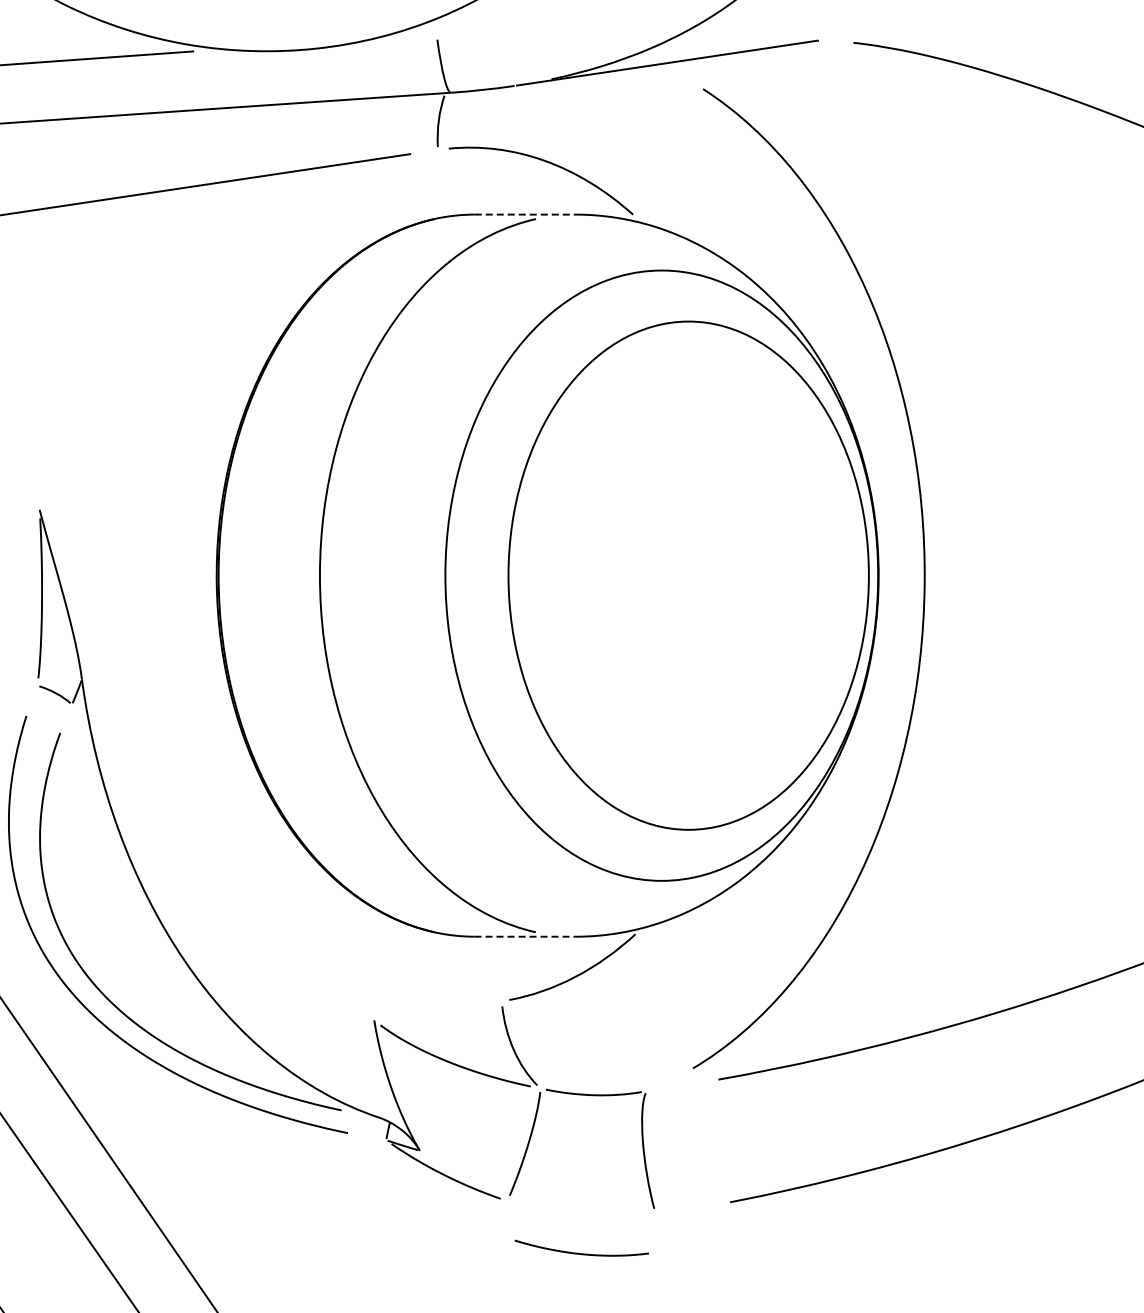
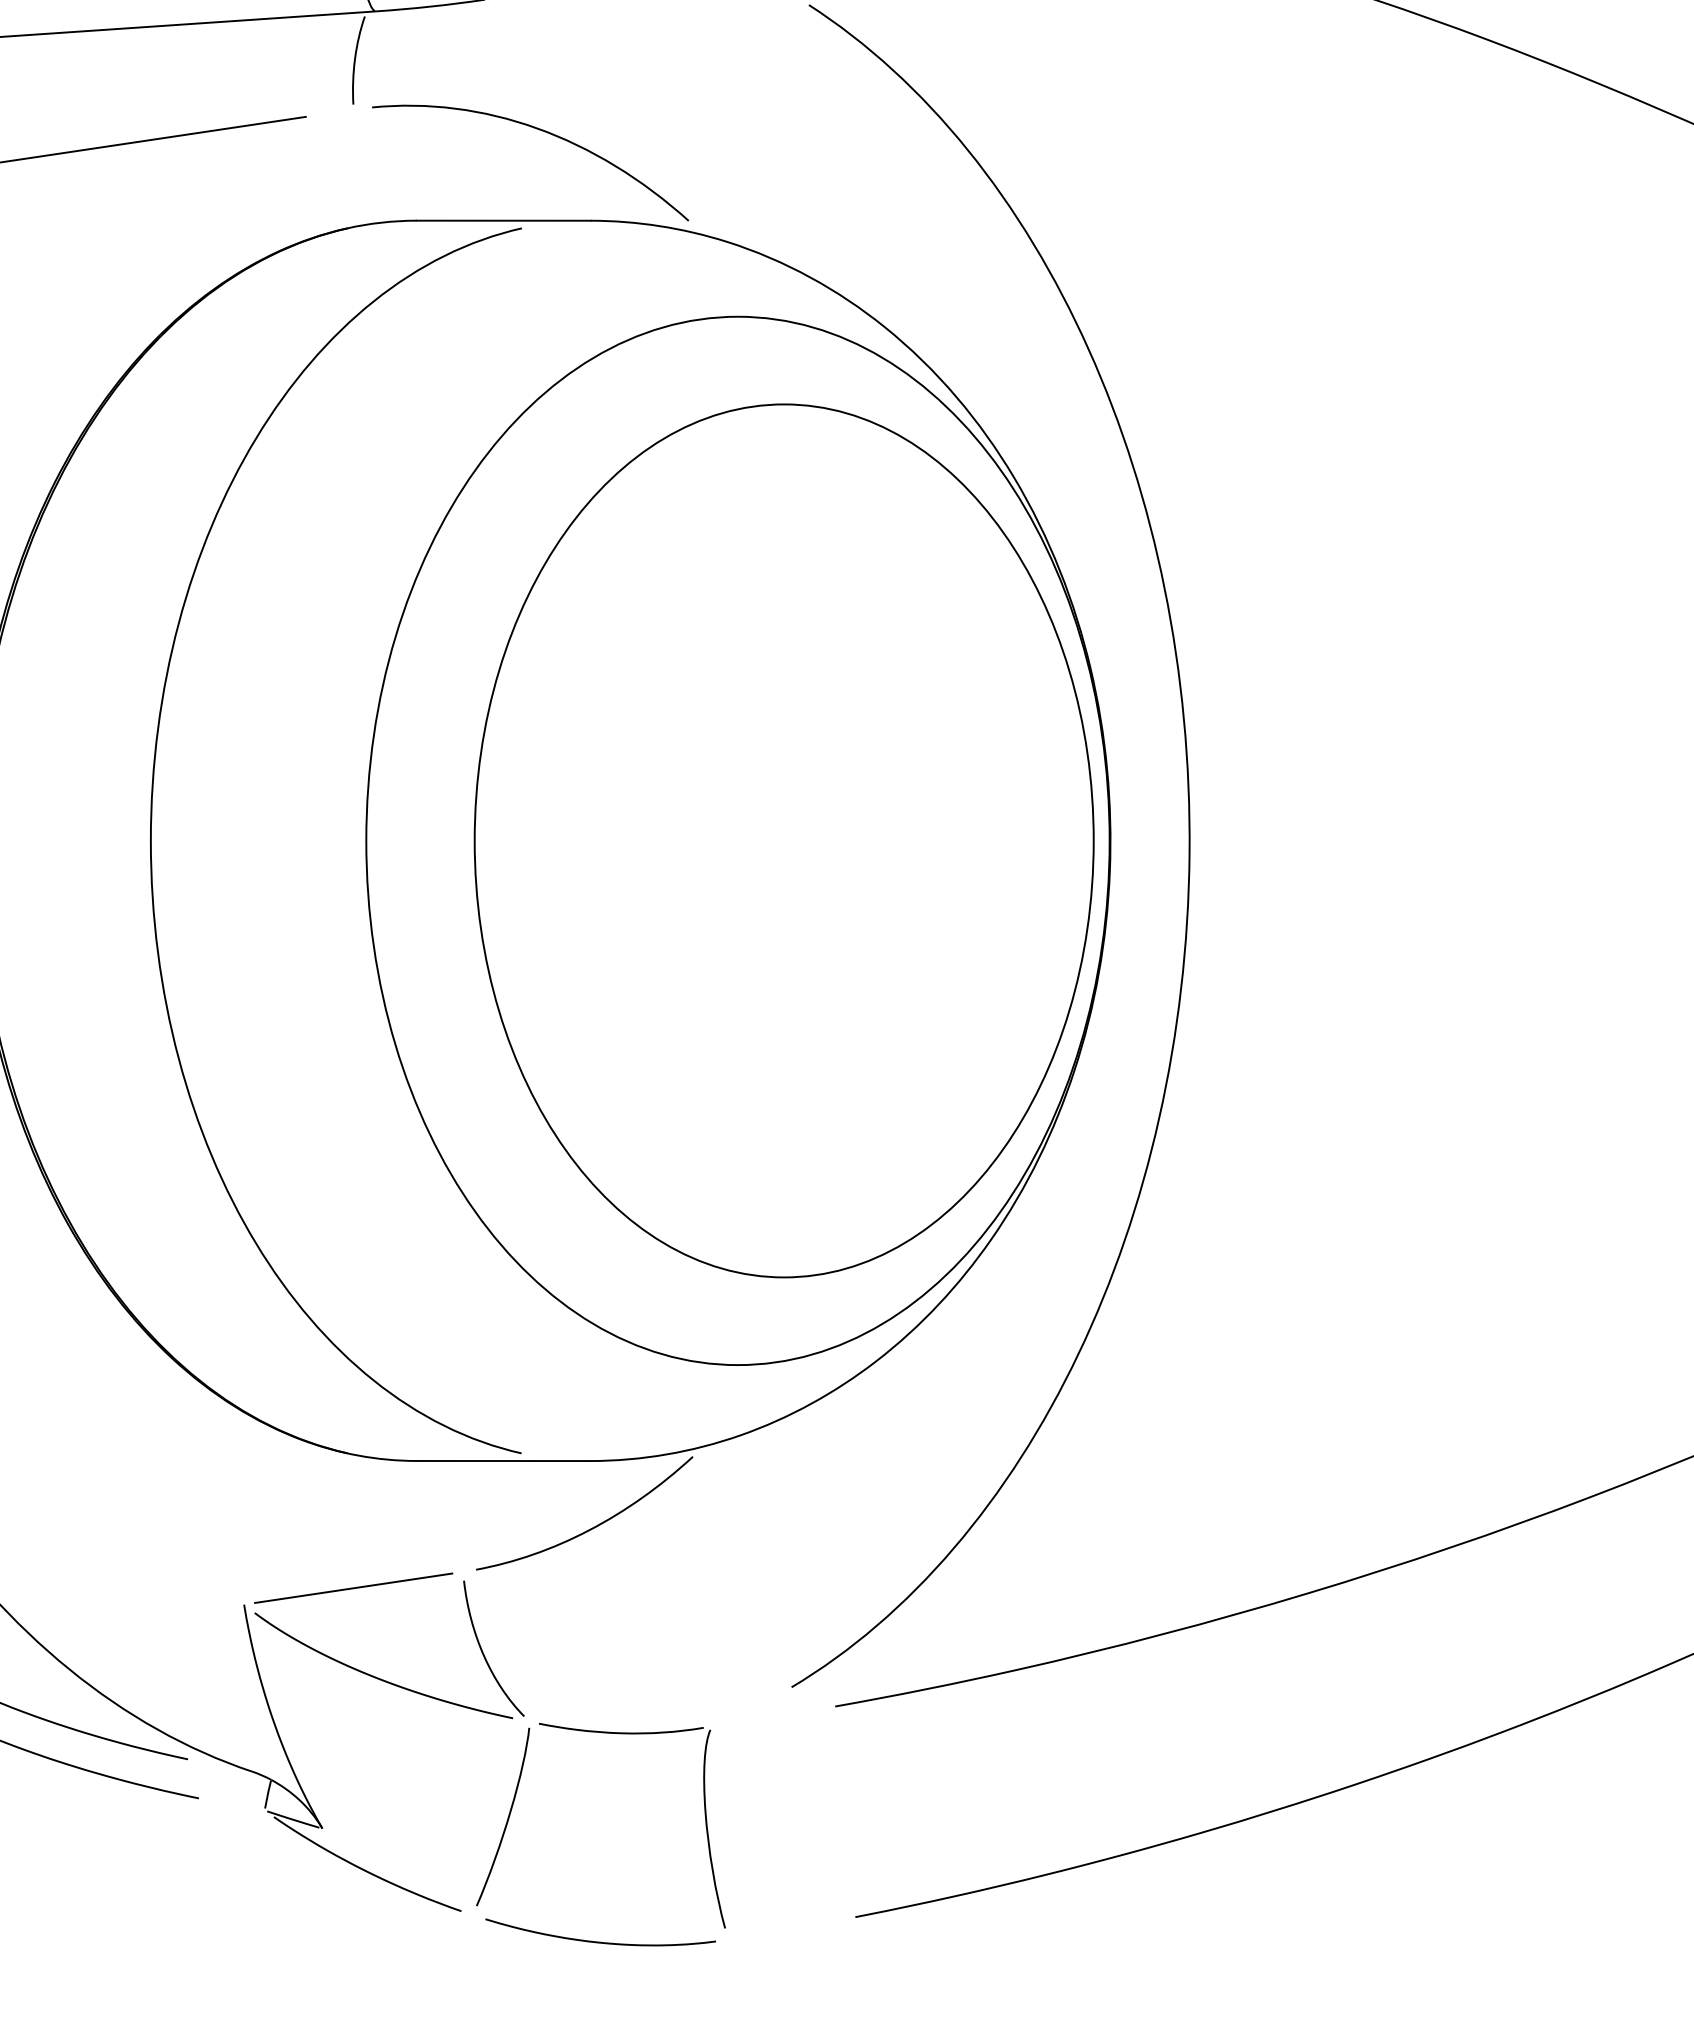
line: (525, 214) -> (503, 220), dashed -> solid
line: (525, 936) -> (503, 1460), dashed -> solid
line: (437, 1010) -> (352, 1587), added
curve: (581, 1253) -> (600, 1941), moved

